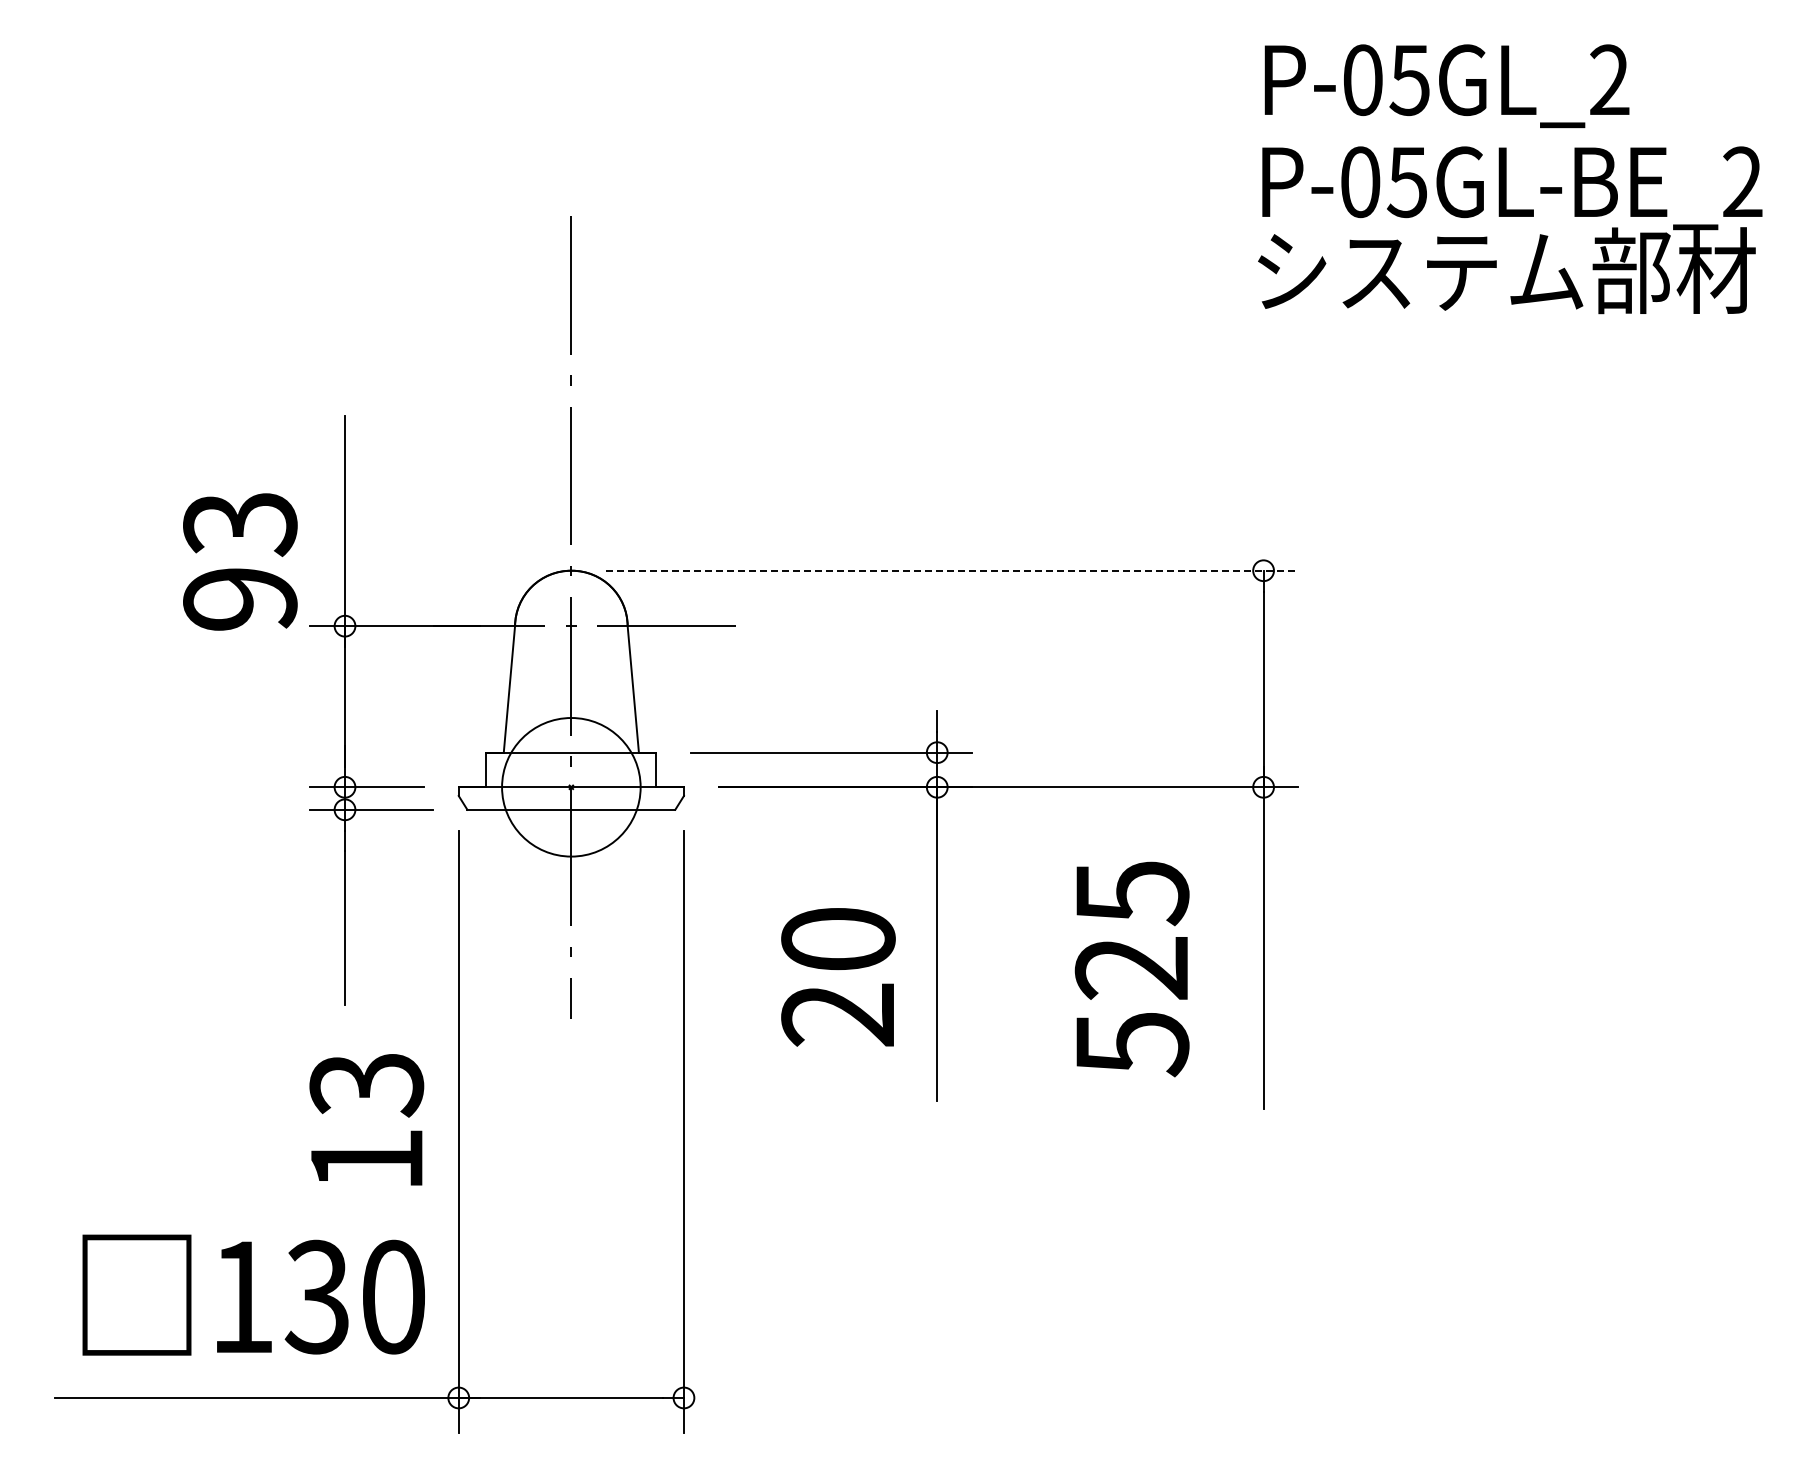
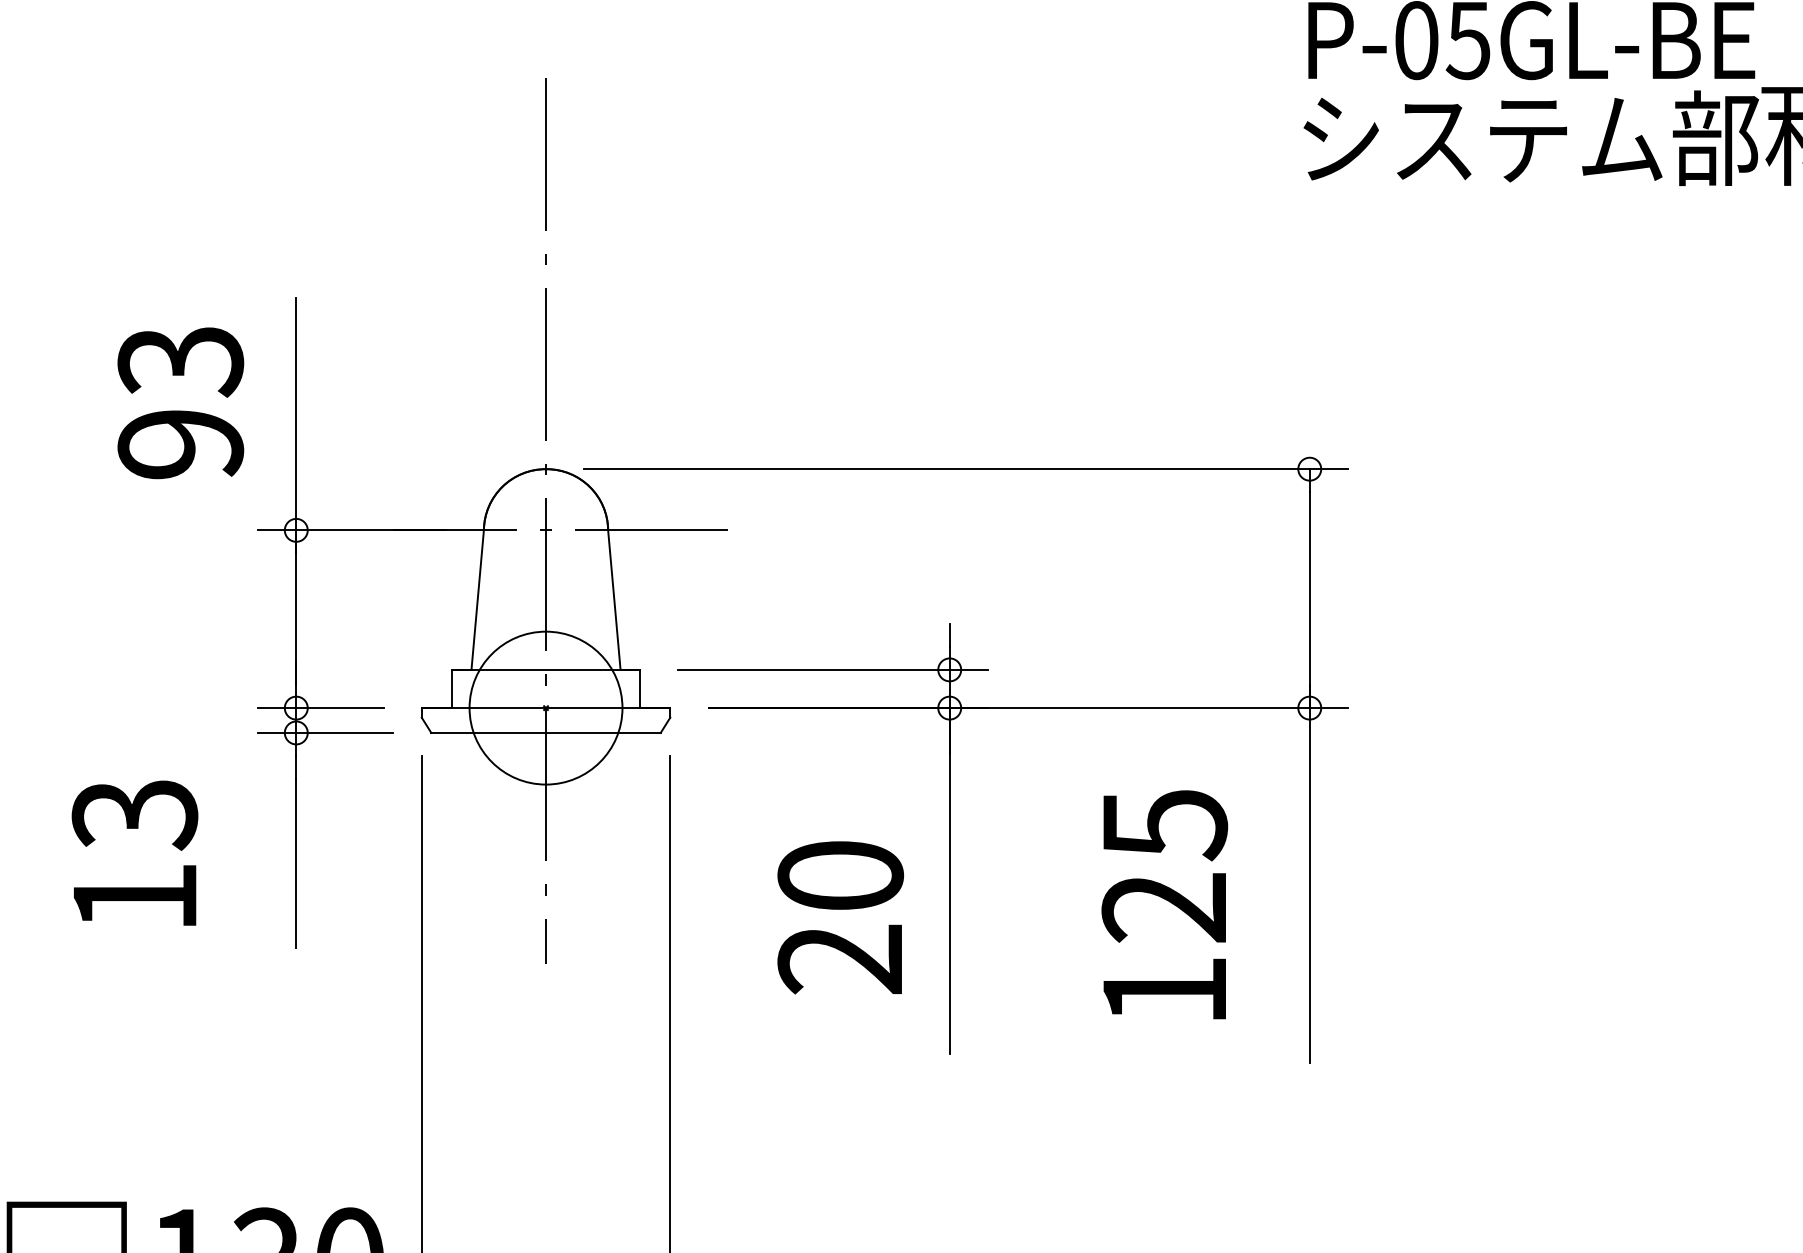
text: (240, 561) -> (180, 402), moved
line: (952, 570) -> (966, 468), dashed -> solid
text: (1132, 1045) -> (1165, 992), 525 -> 125
text: (366, 1119) -> (134, 852), moved

